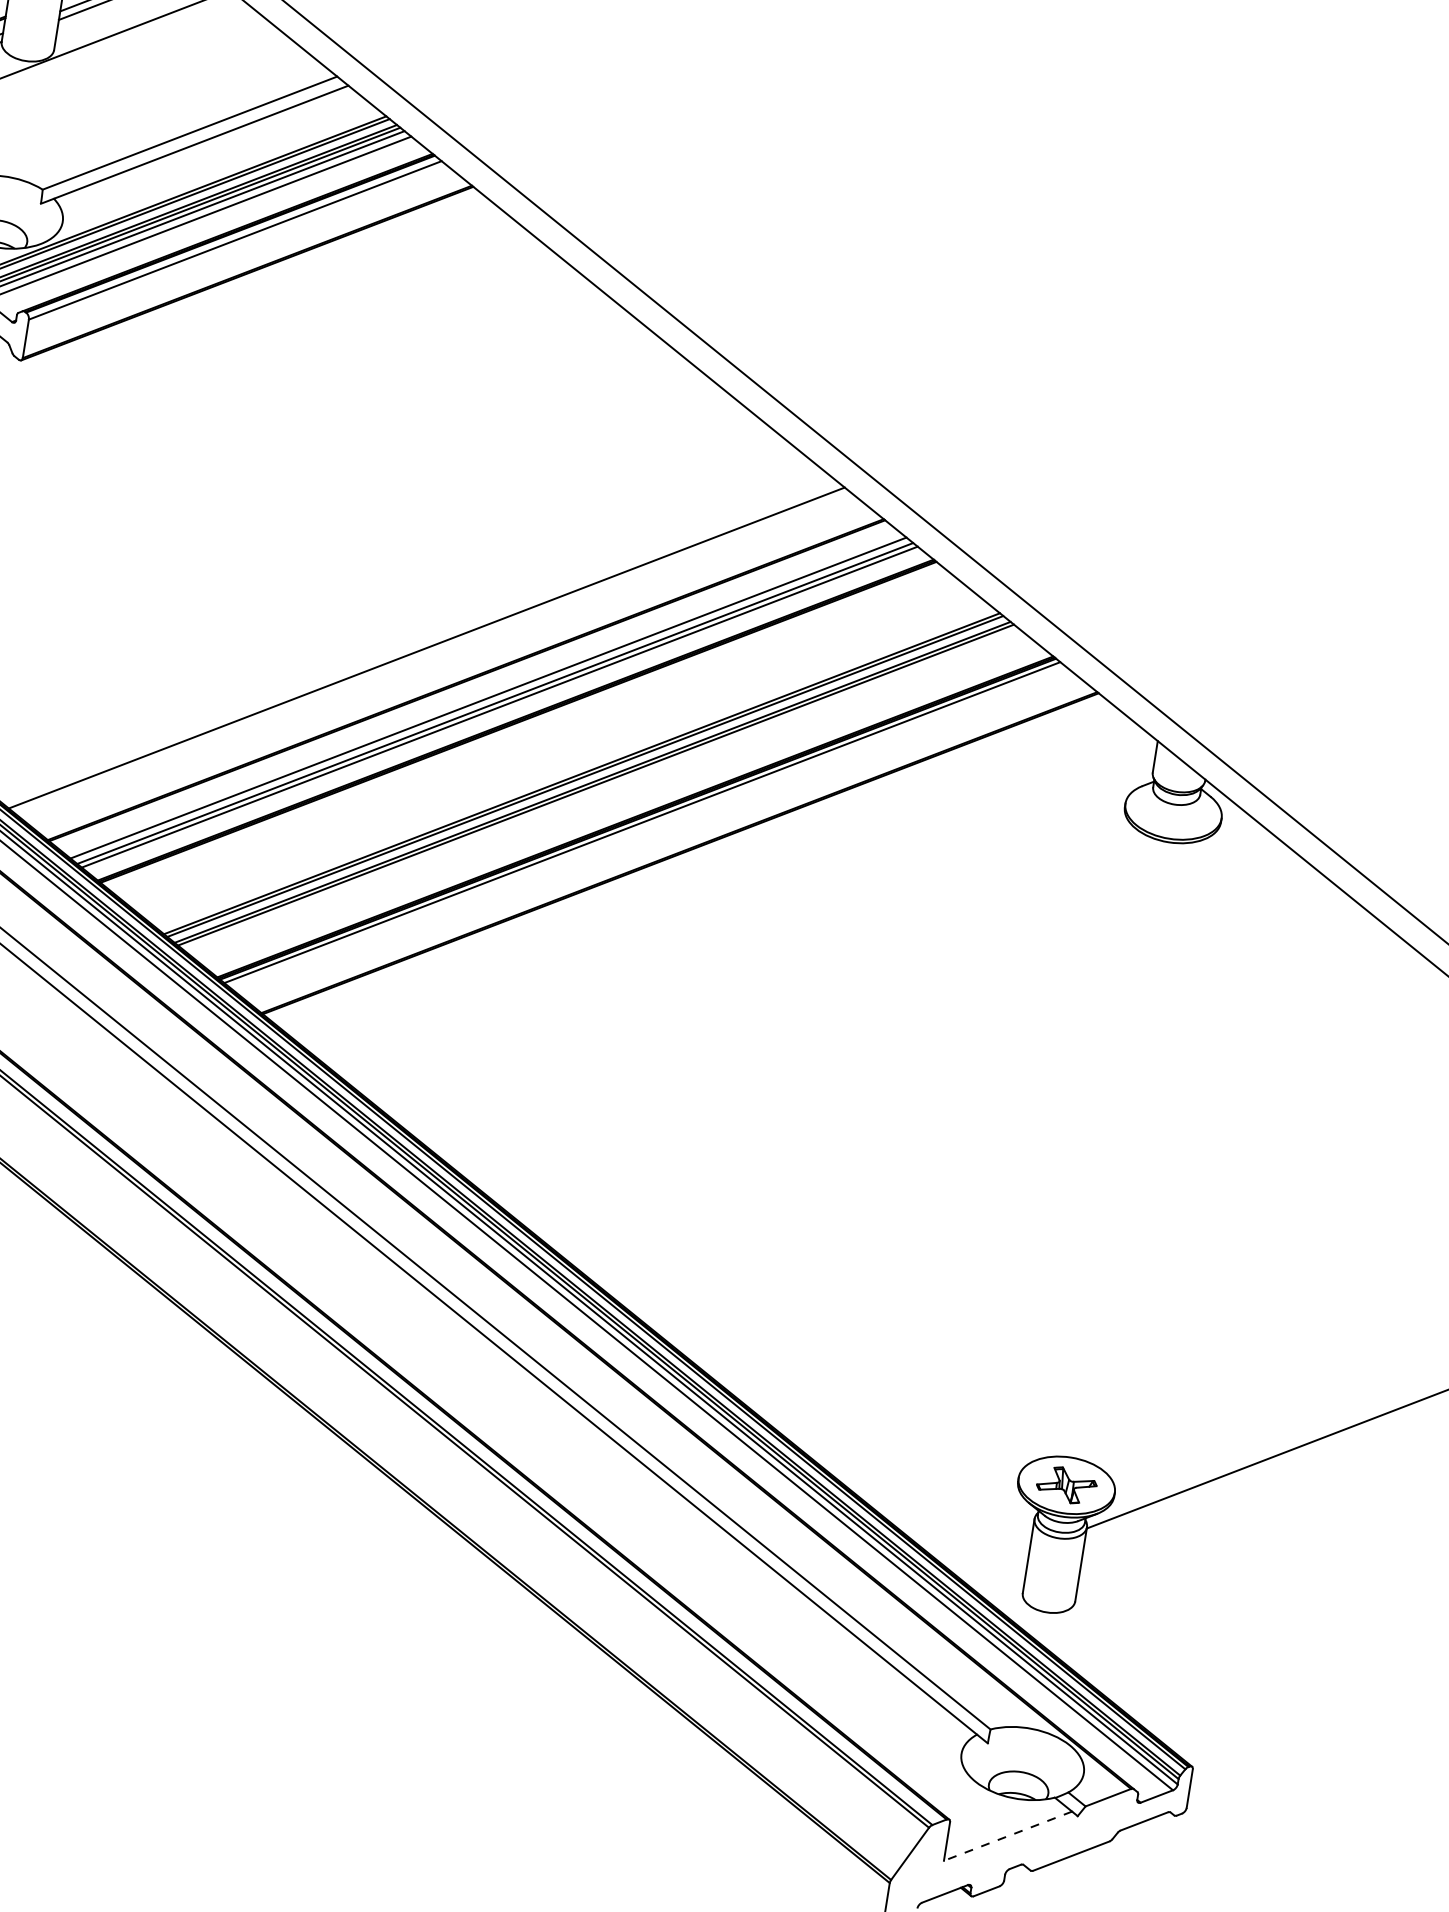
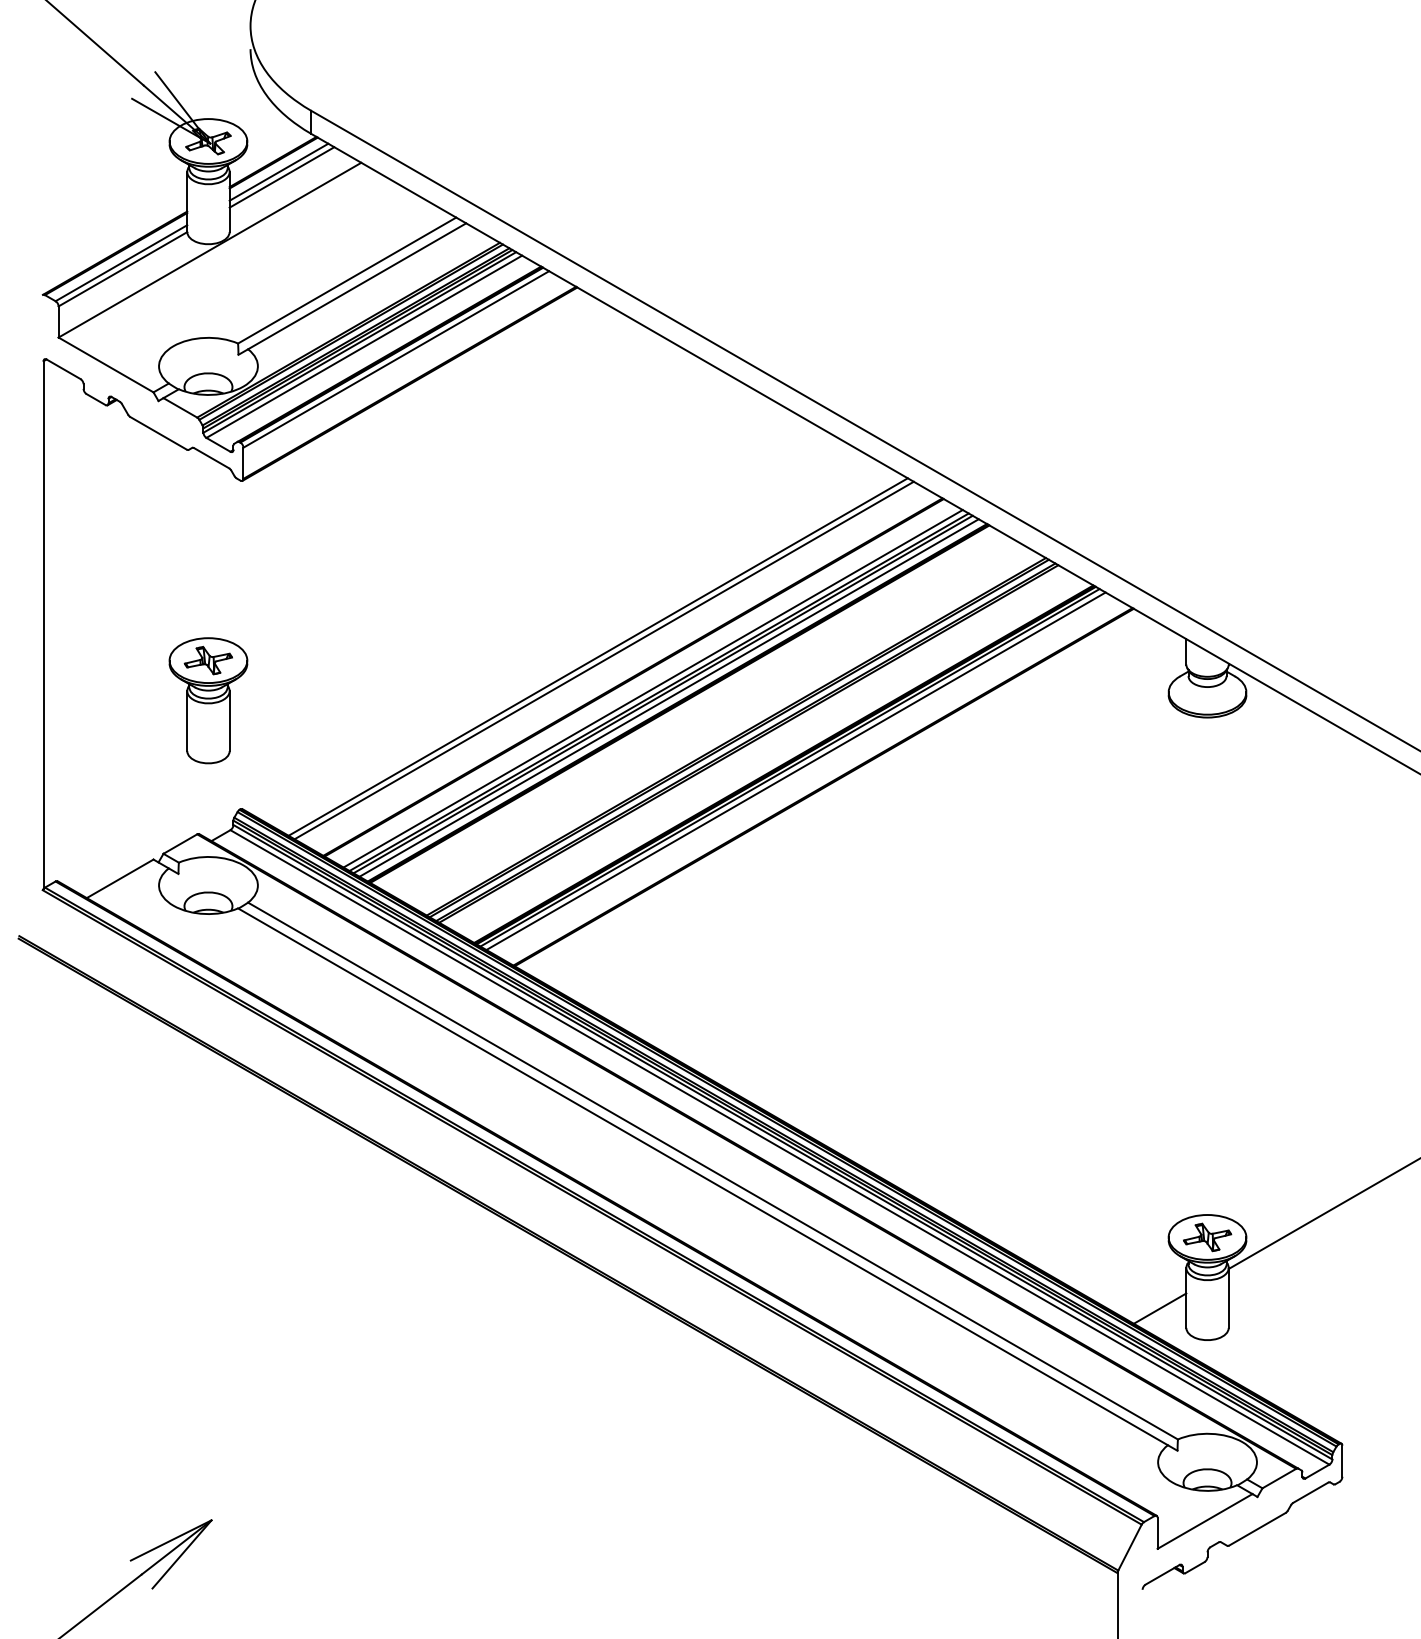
line: (432, 653) -> (603, 660), added
line: (505, 711) -> (668, 697), added
line: (648, 828) -> (795, 771), added
line: (993, 1563) -> (1159, 1308), added
line: (1008, 1836) -> (1205, 1521), dashed -> solid

